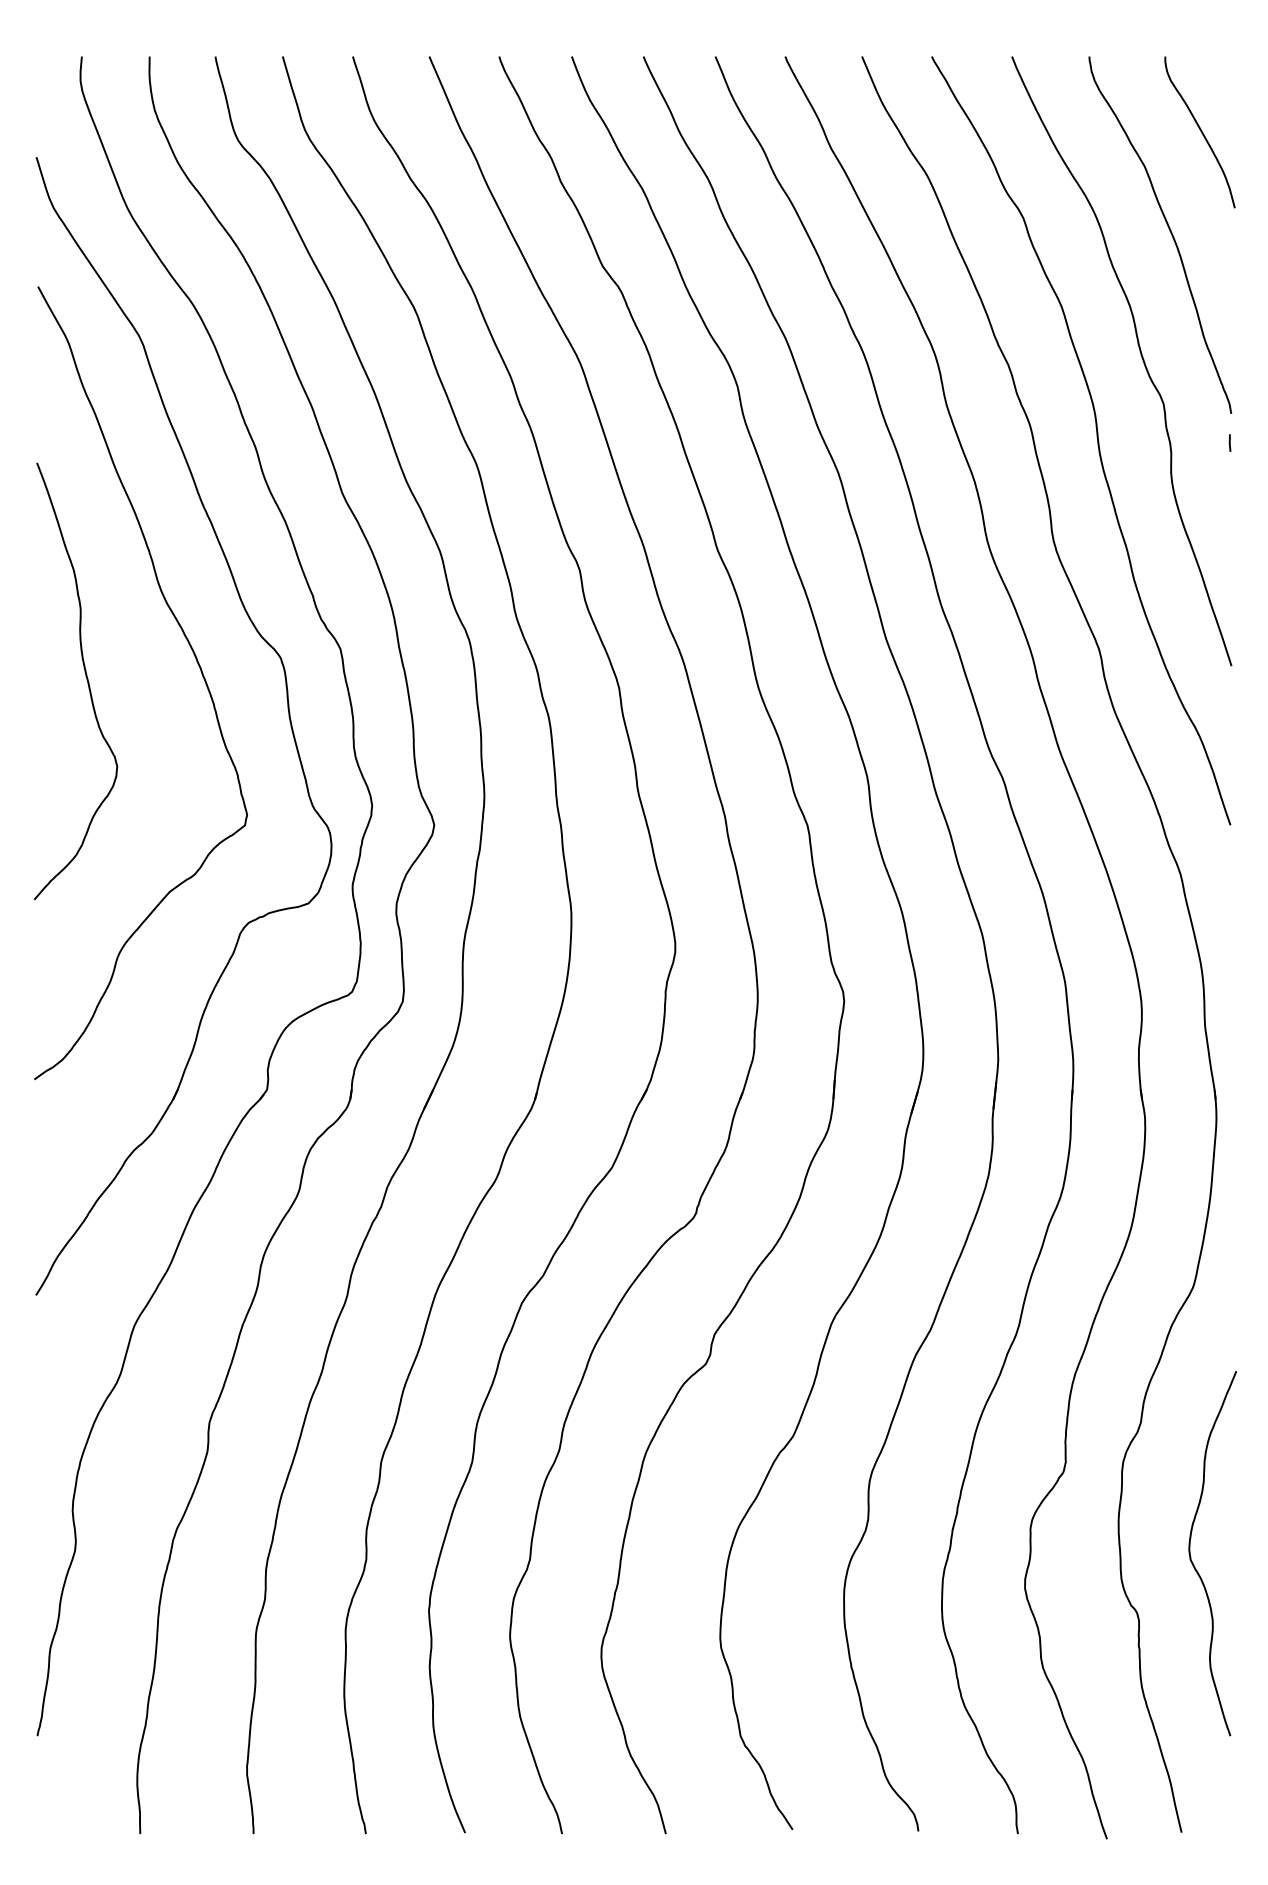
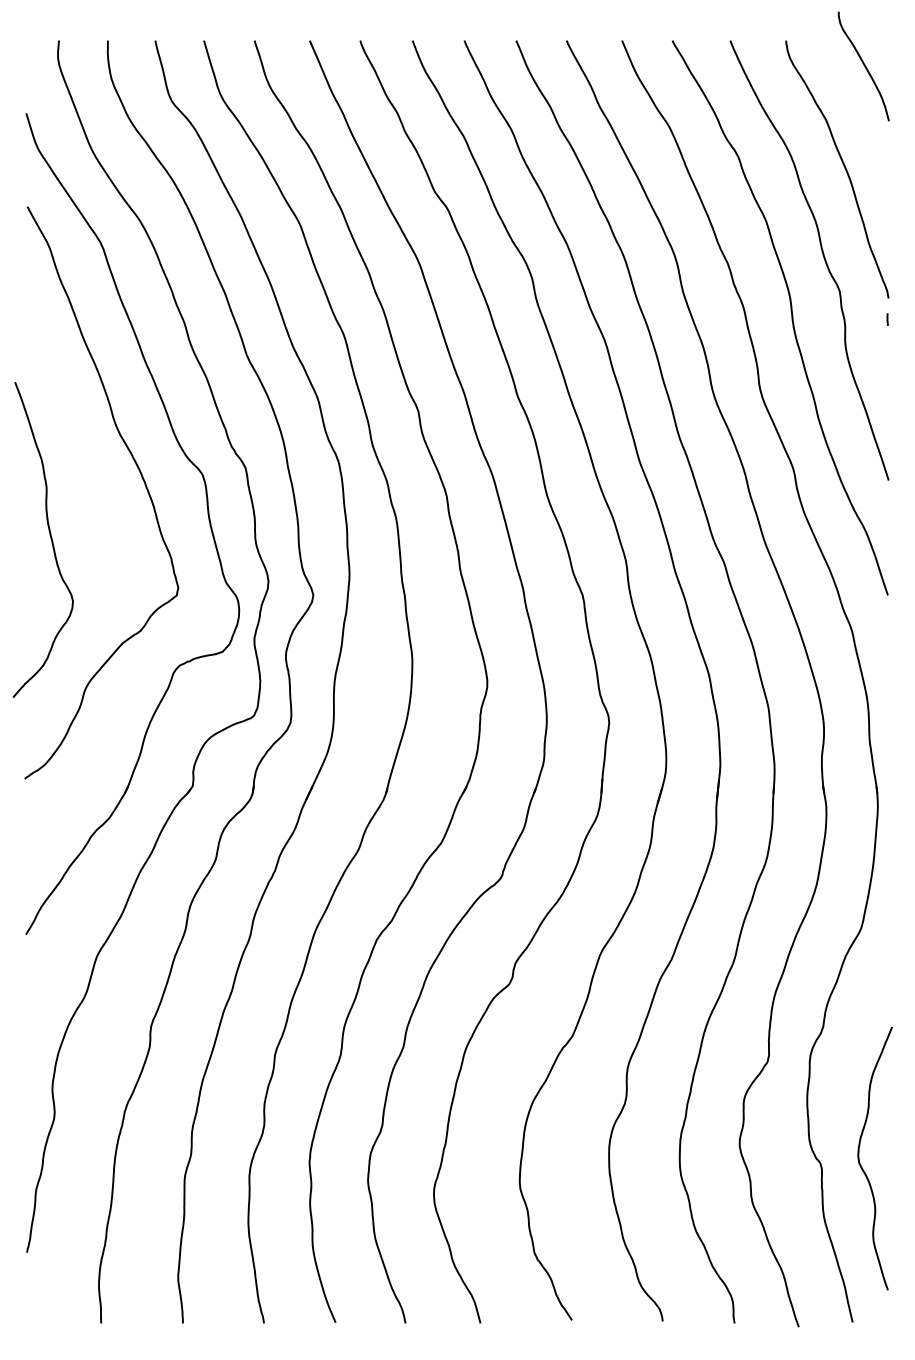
curve: (1200, 131) -> (864, 65), moved
curve: (86, 680) -> (50, 539), moved
curve: (1191, 1556) -> (859, 1160), moved

